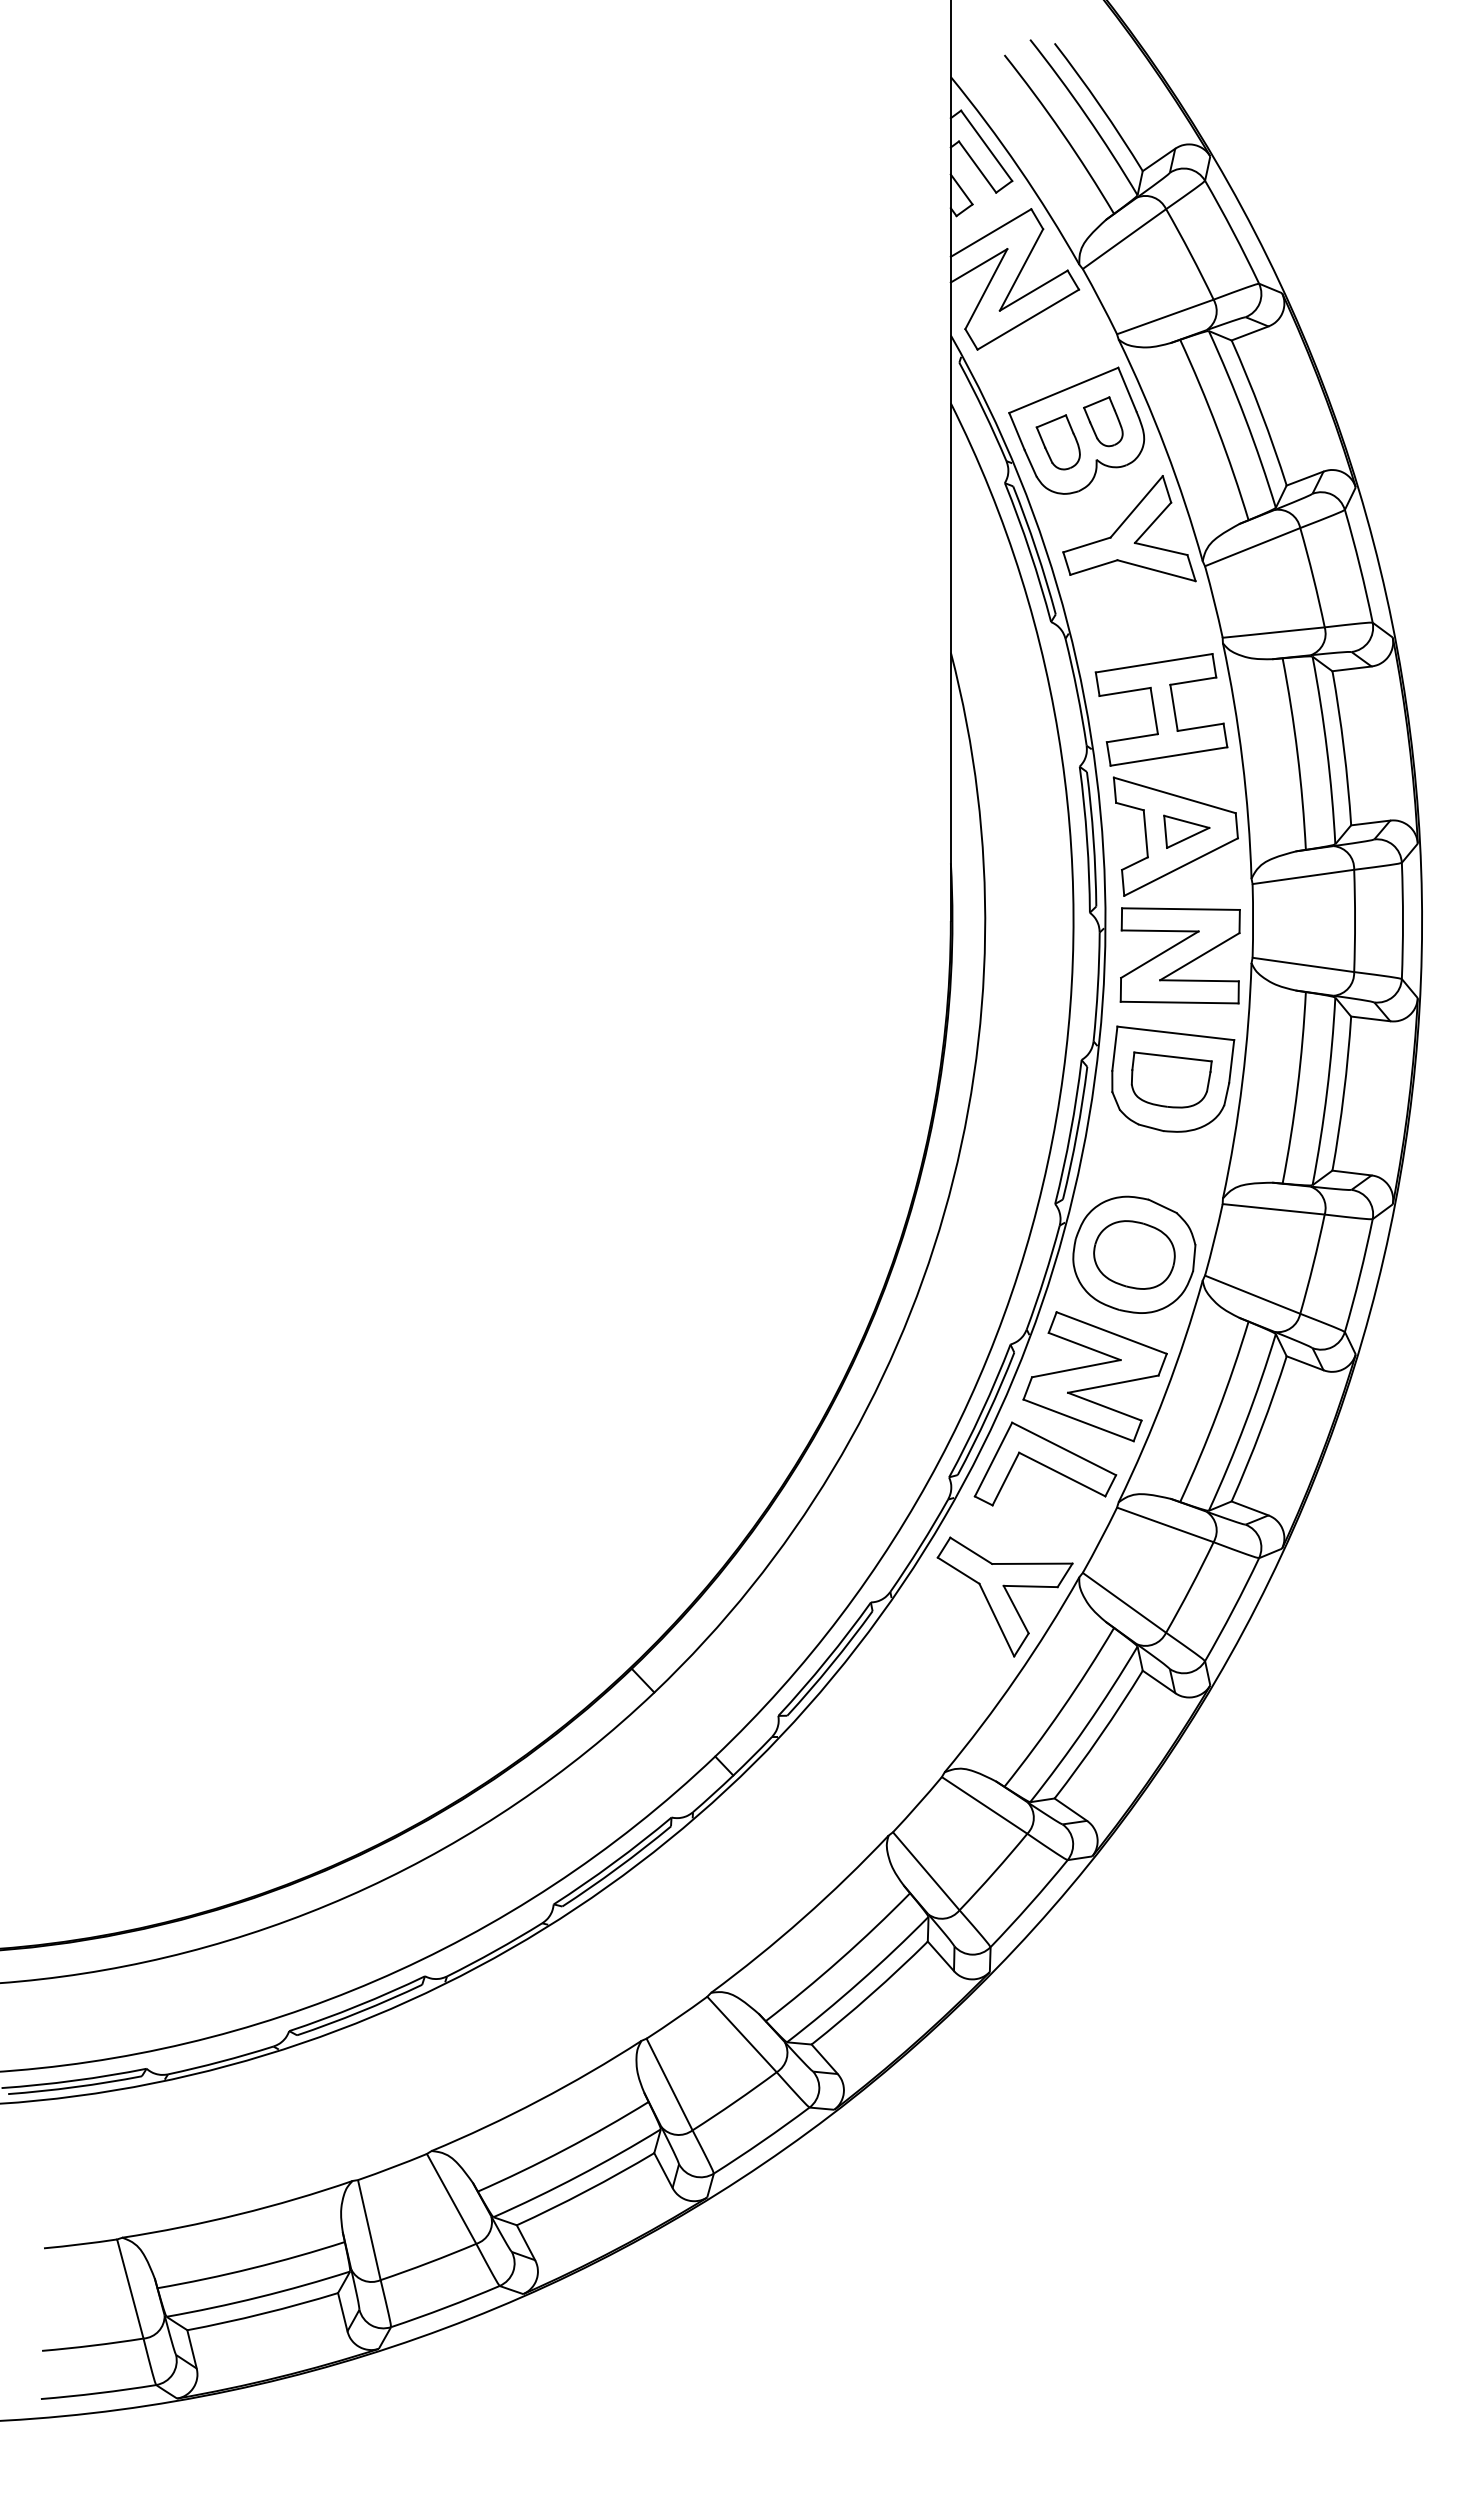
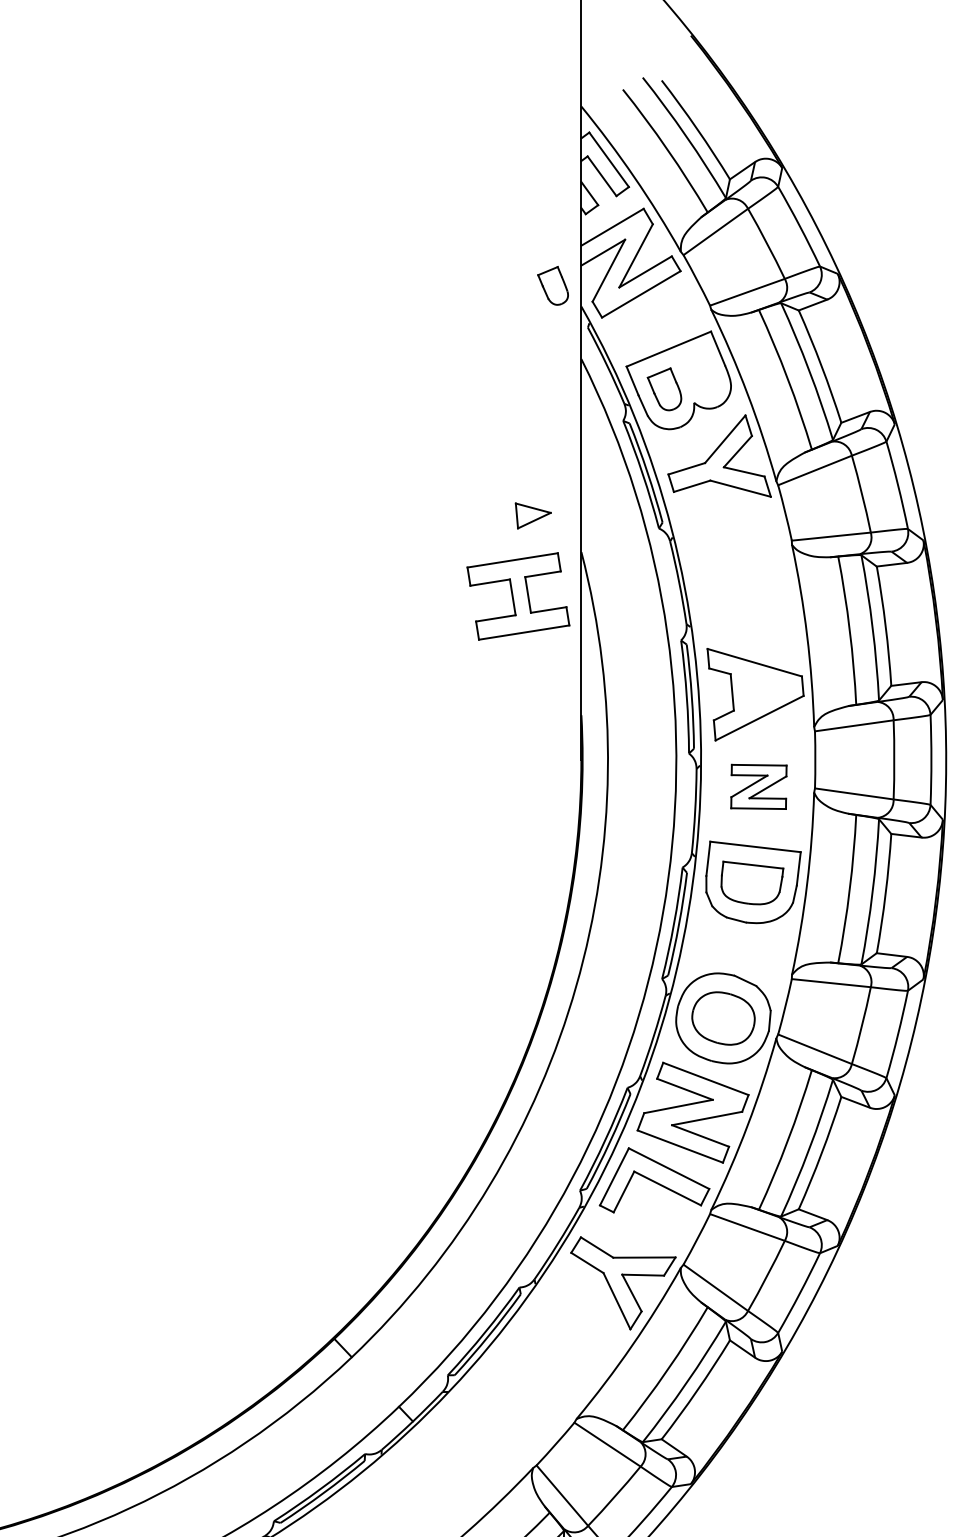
part: (1103, 421) -> (553, 285), moved
part: (1161, 709) -> (518, 596), moved
part: (1186, 831) -> (533, 515), moved
part: (1179, 955) -> (758, 786), size x0.6

